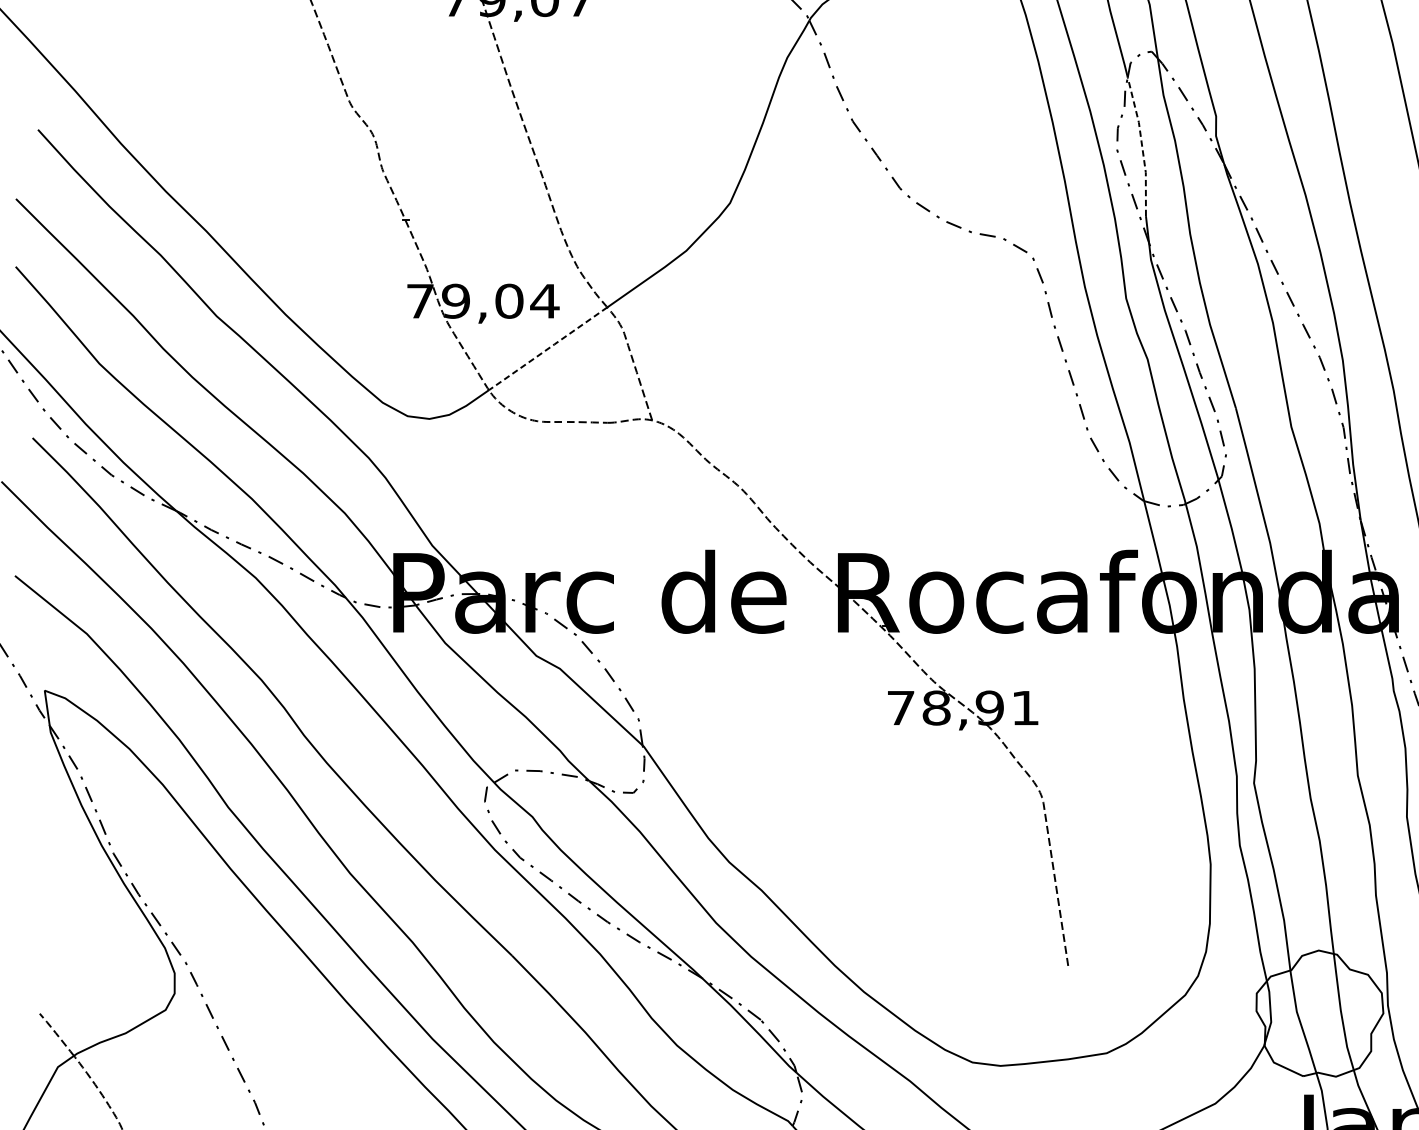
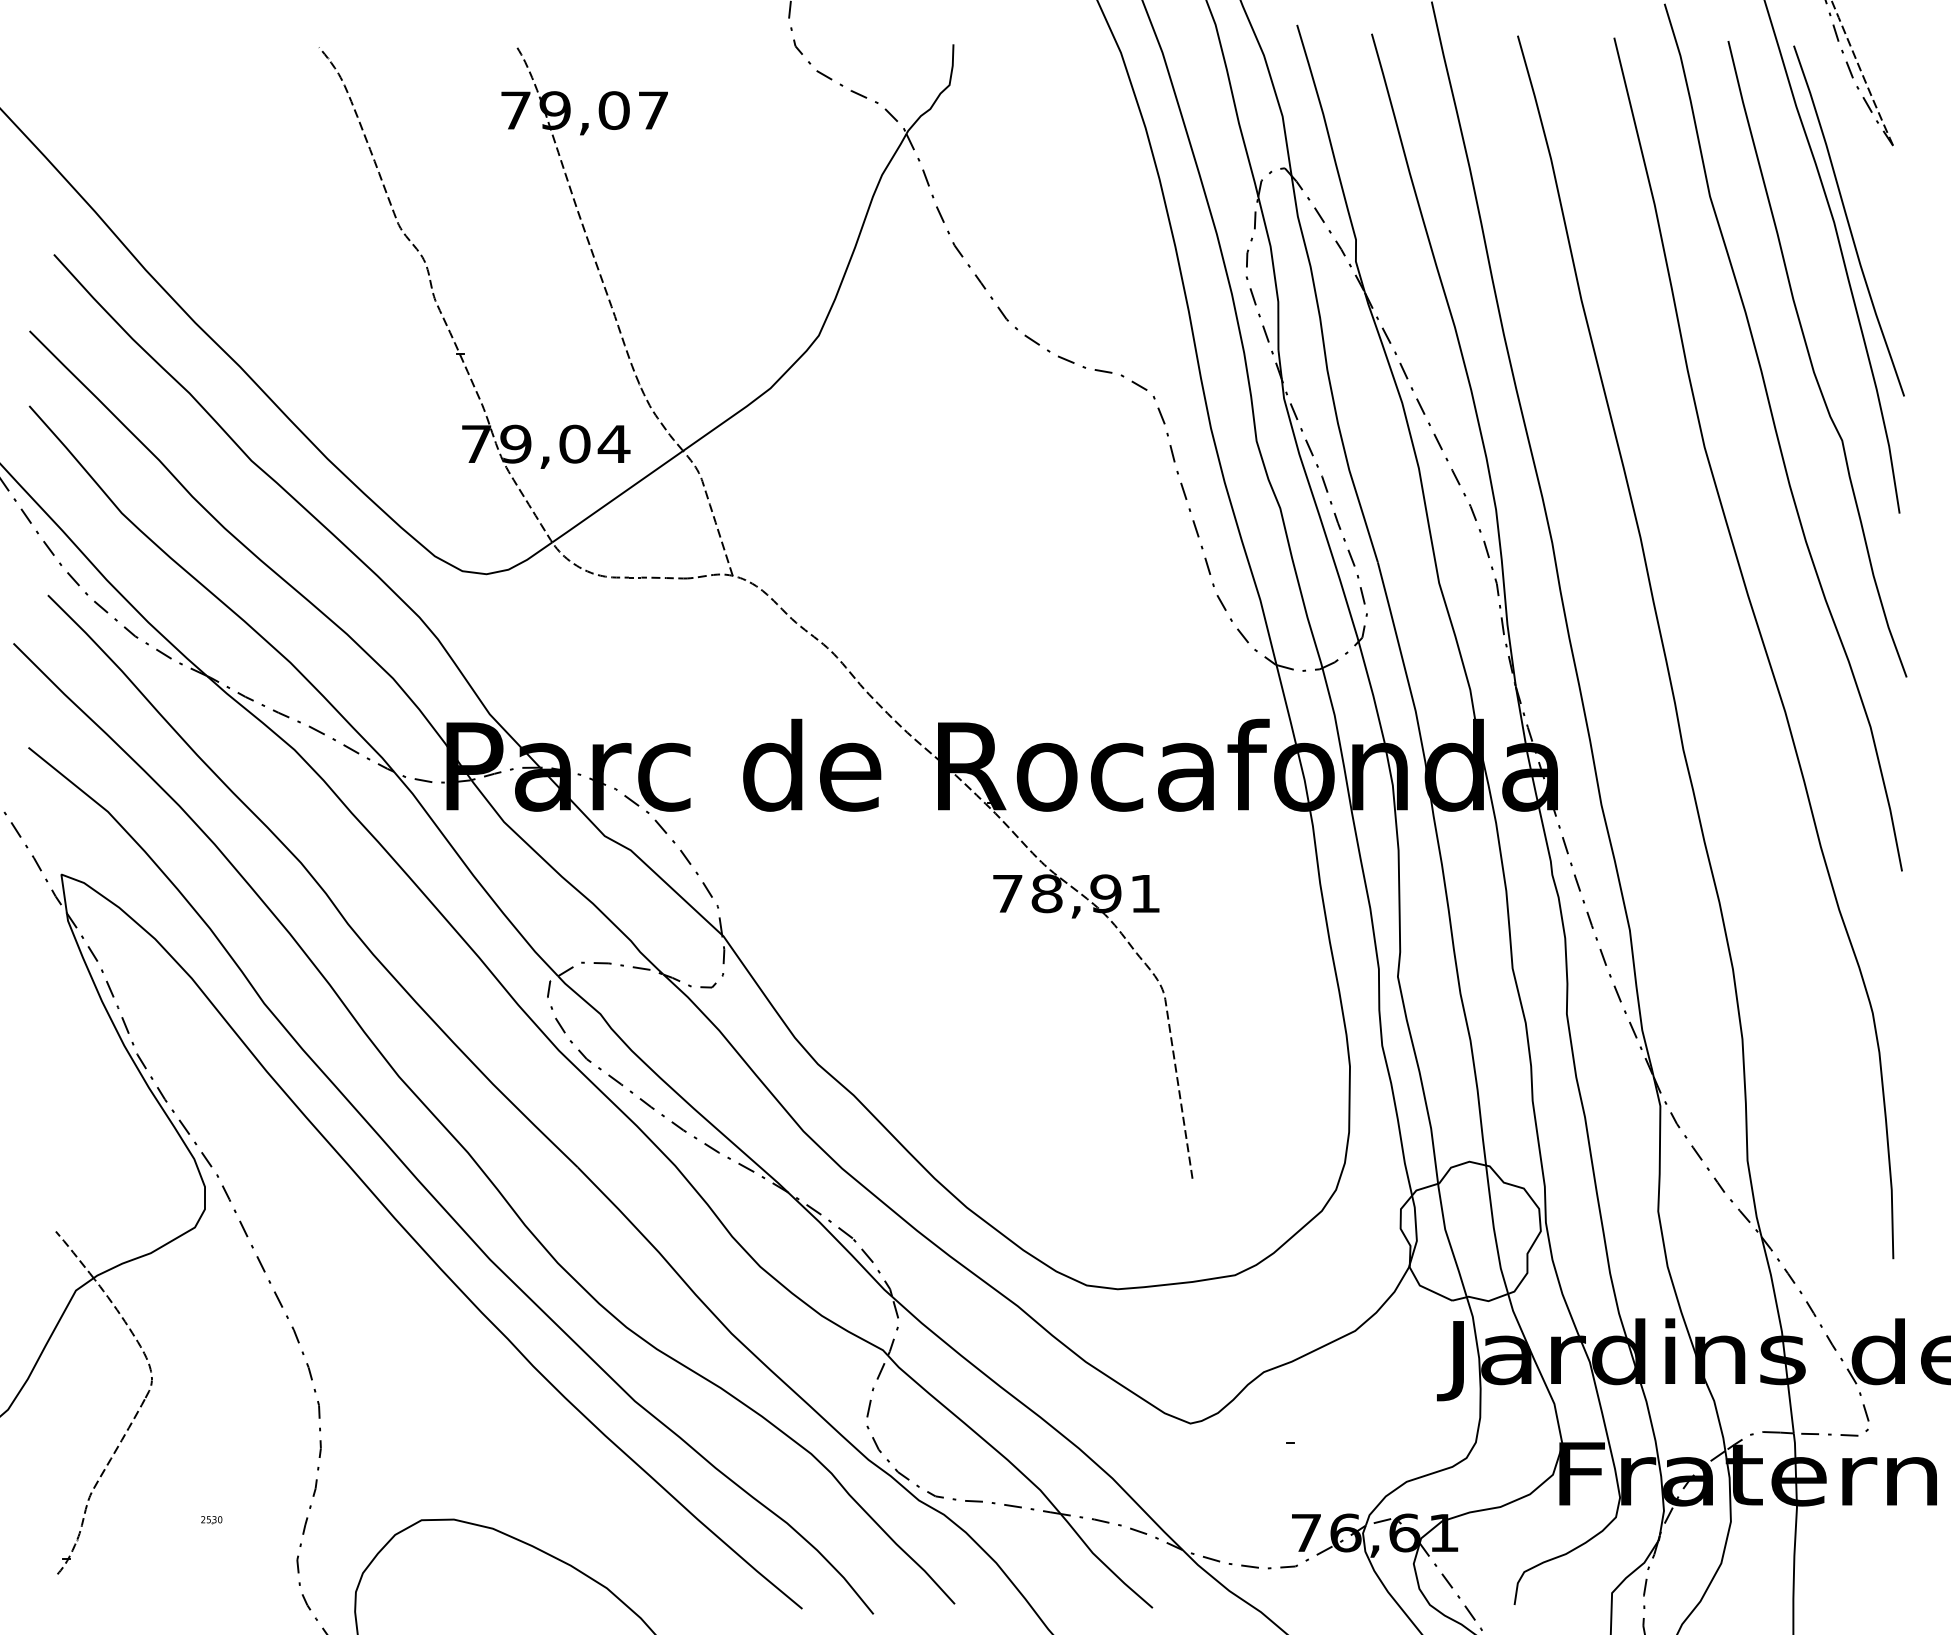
line: (1142, 145) -> (1274, 272), dashed -> solid
line: (547, 348) -> (617, 496), dashed -> solid

